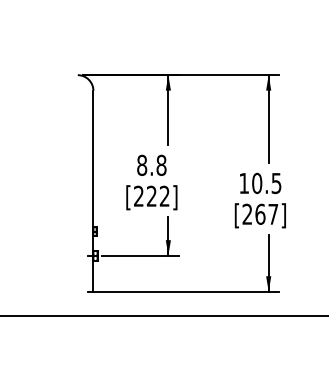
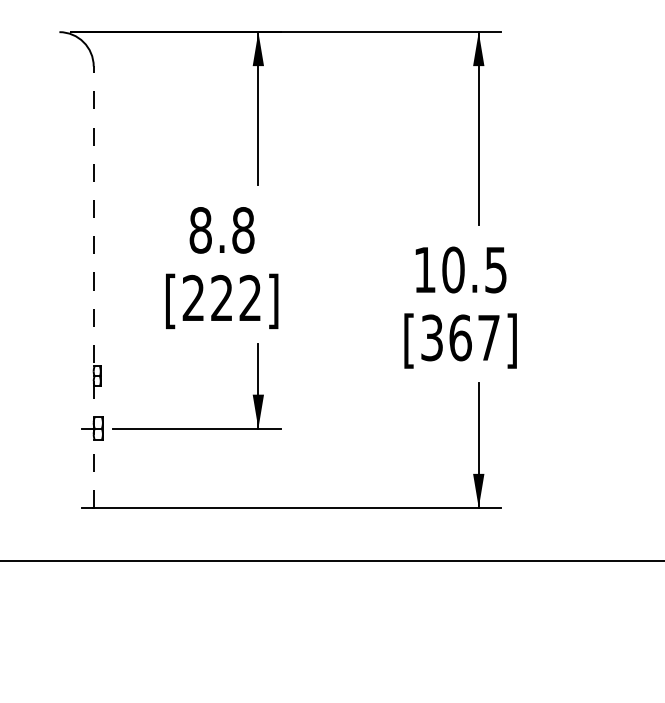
line: (93, 190) -> (93, 285), solid -> dashed
text: (247, 214) -> (432, 338), [267] -> [367]

